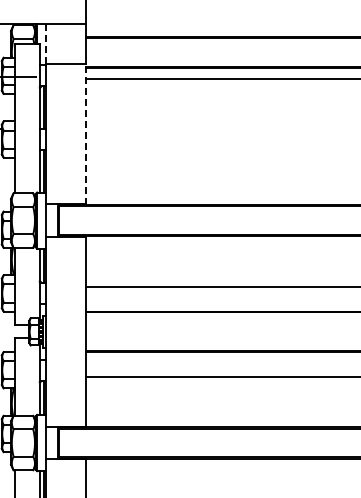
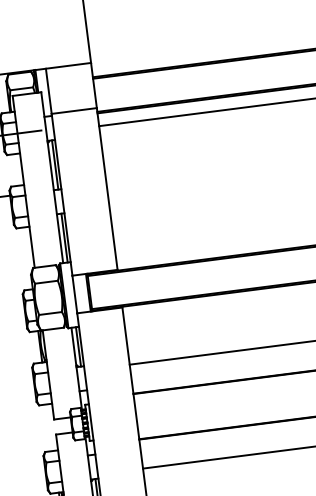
line: (46, 44) -> (49, 91), dashed -> solid
line: (85, 134) -> (107, 189), dashed -> solid

